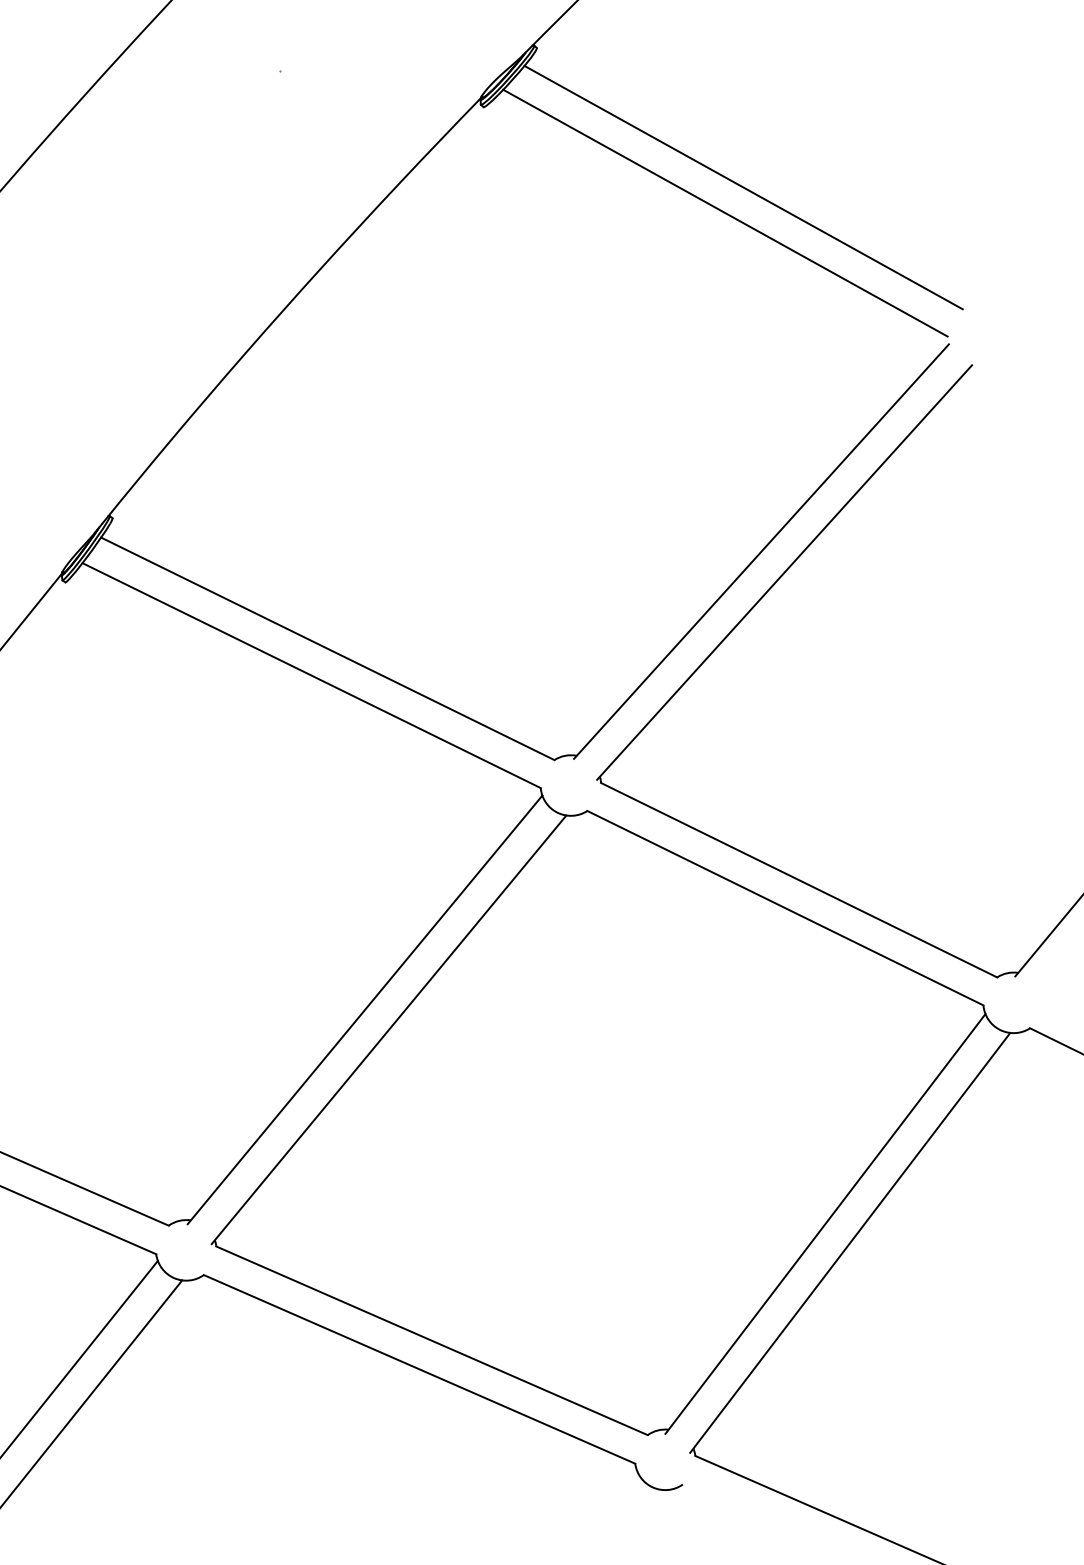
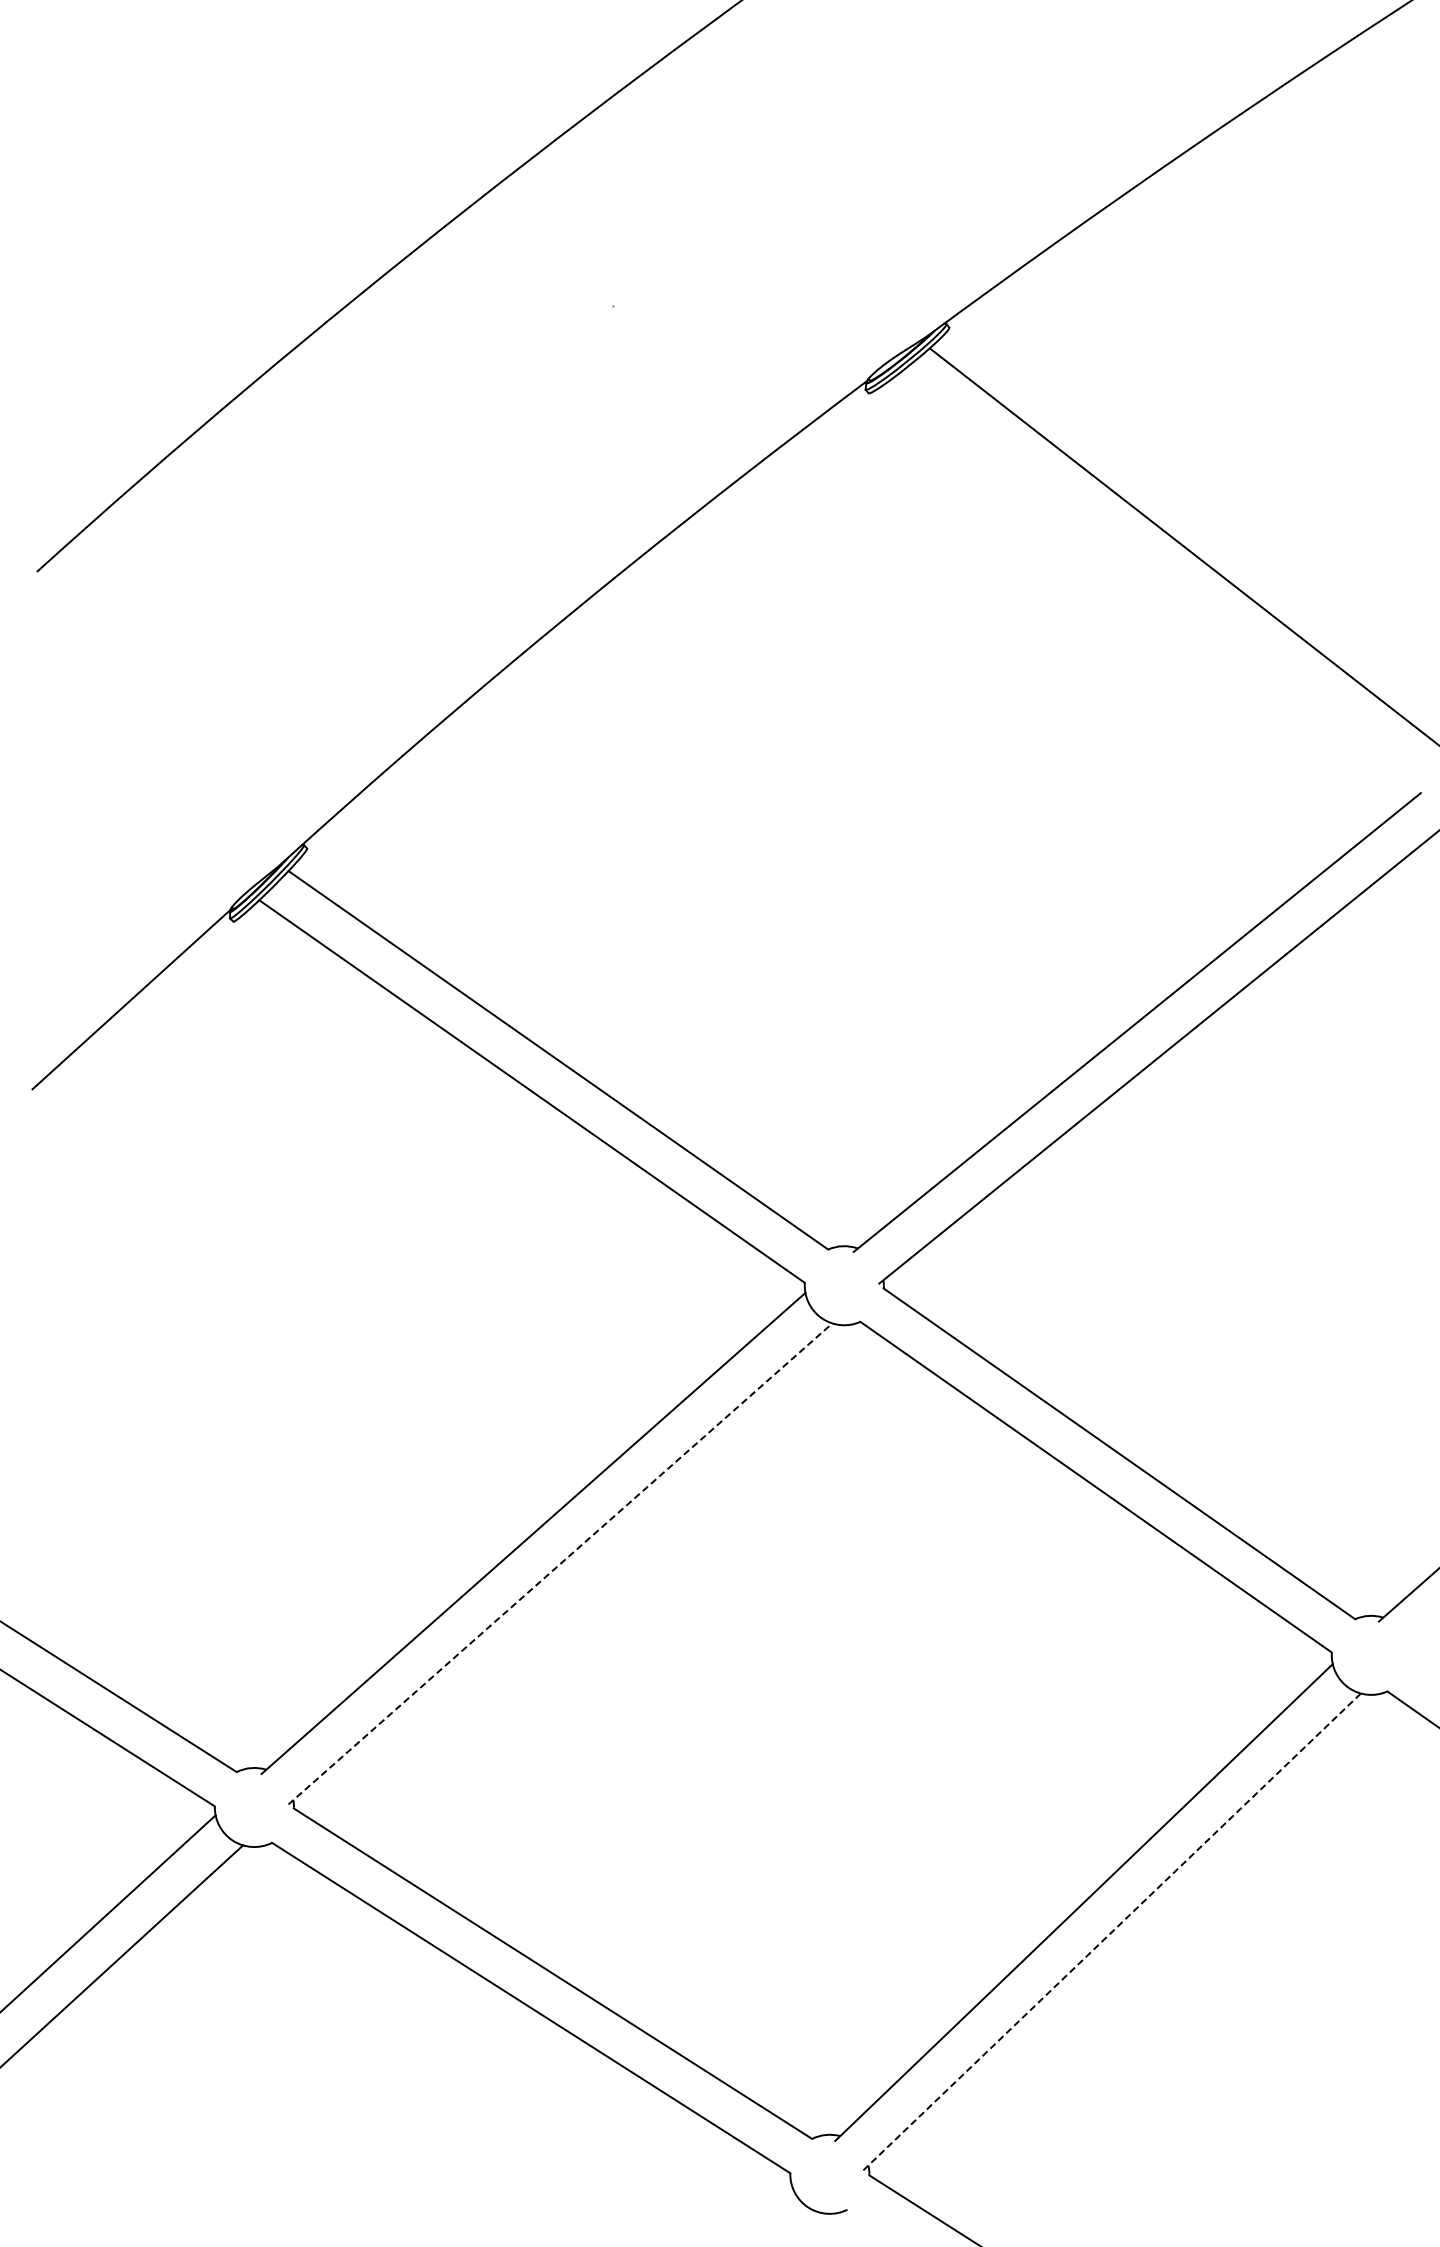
line: (724, 213) -> (1158, 578), removed
line: (389, 1029) -> (560, 1563), solid -> dashed
line: (850, 1242) -> (1112, 1931), solid -> dashed

